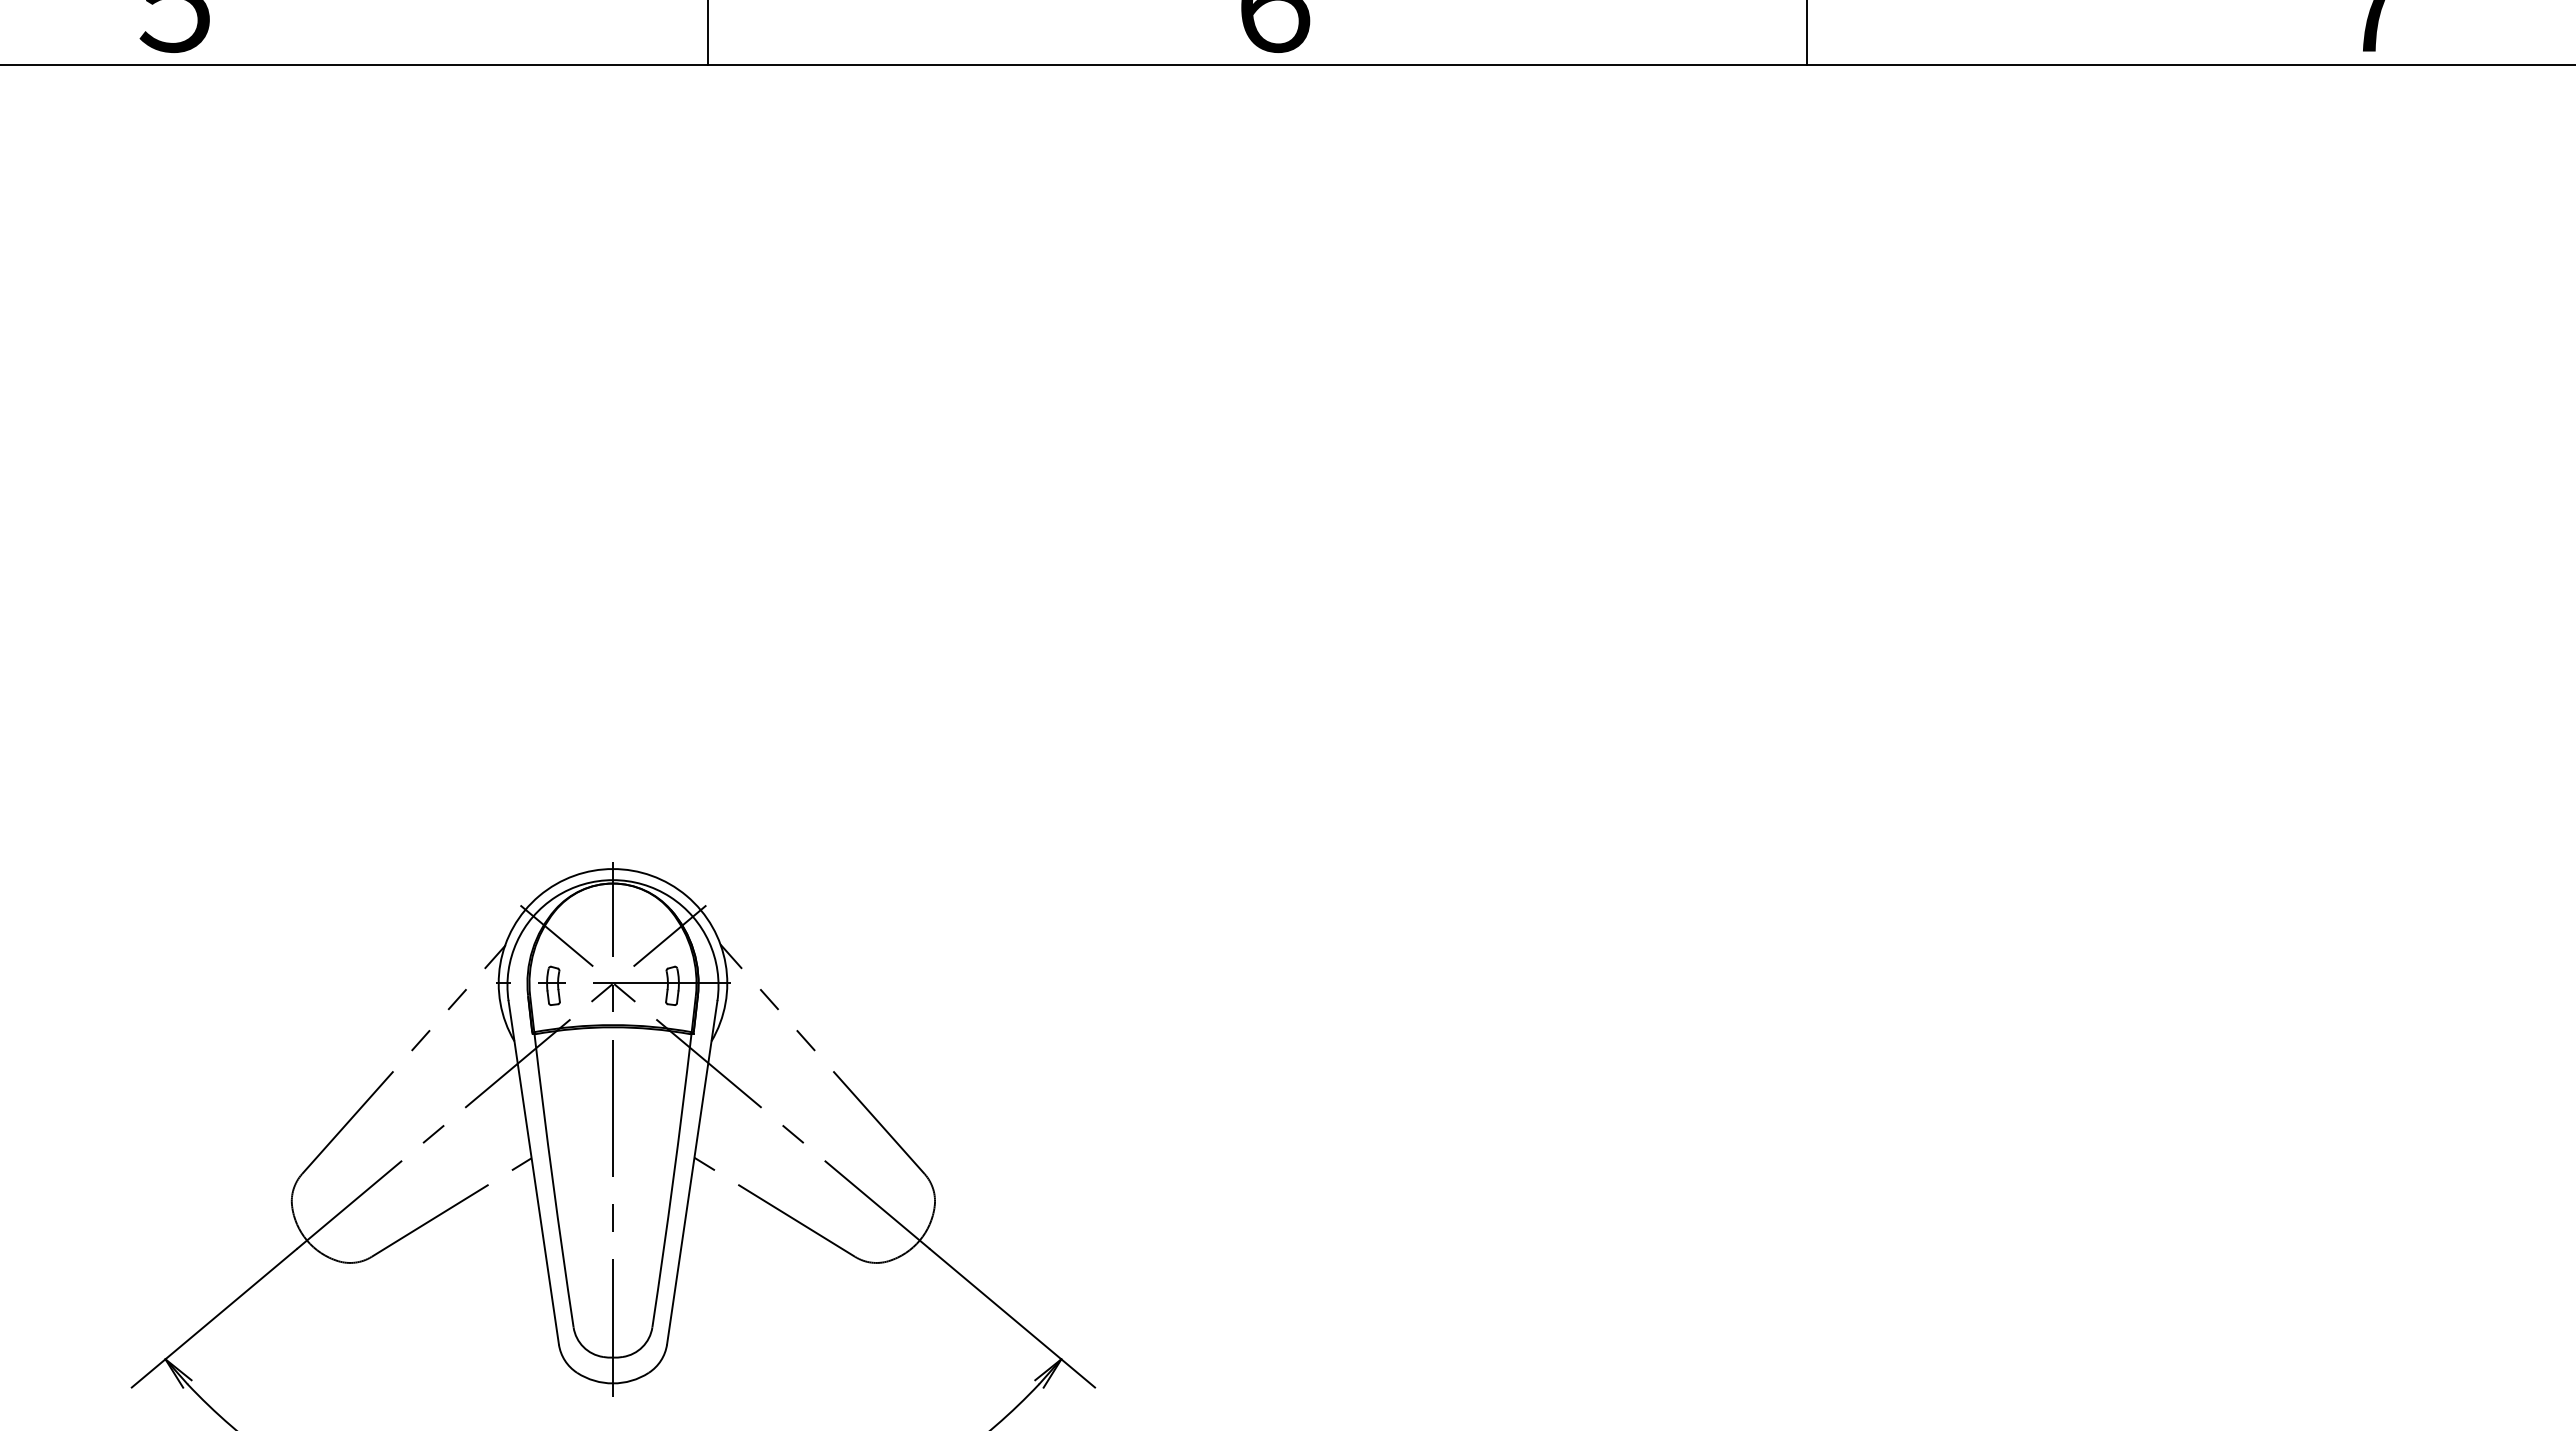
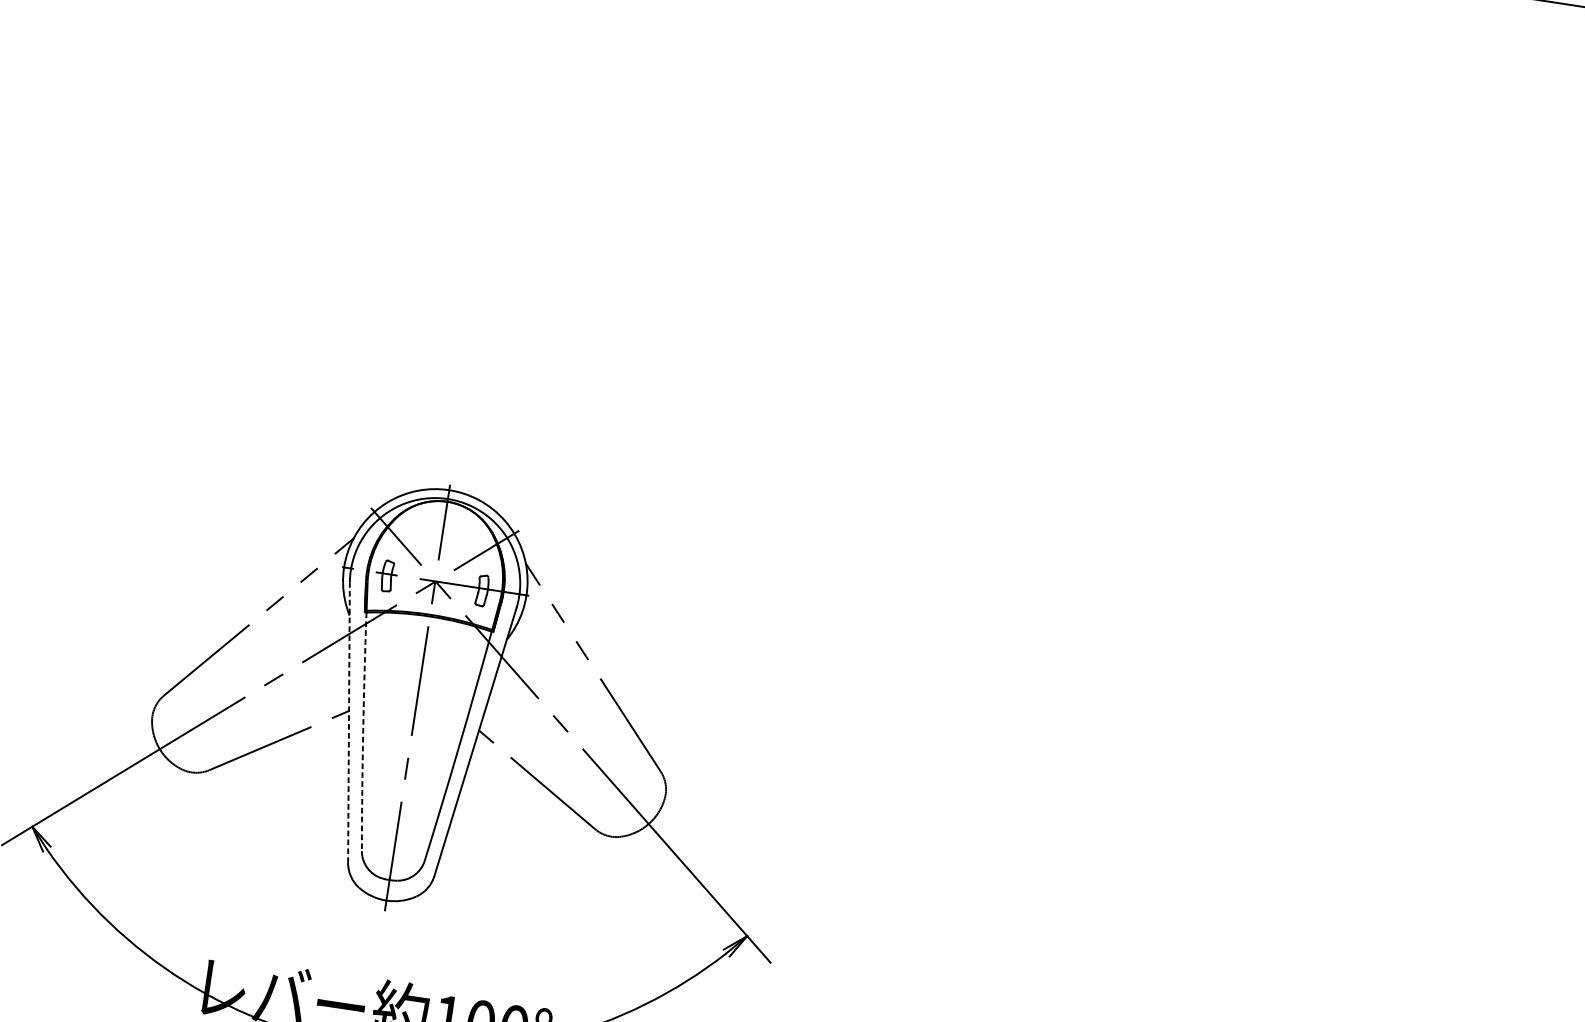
line: (533, 1172) -> (348, 722), solid -> dashed
arc: (552, 1181) -> (362, 732), solid -> dashed

